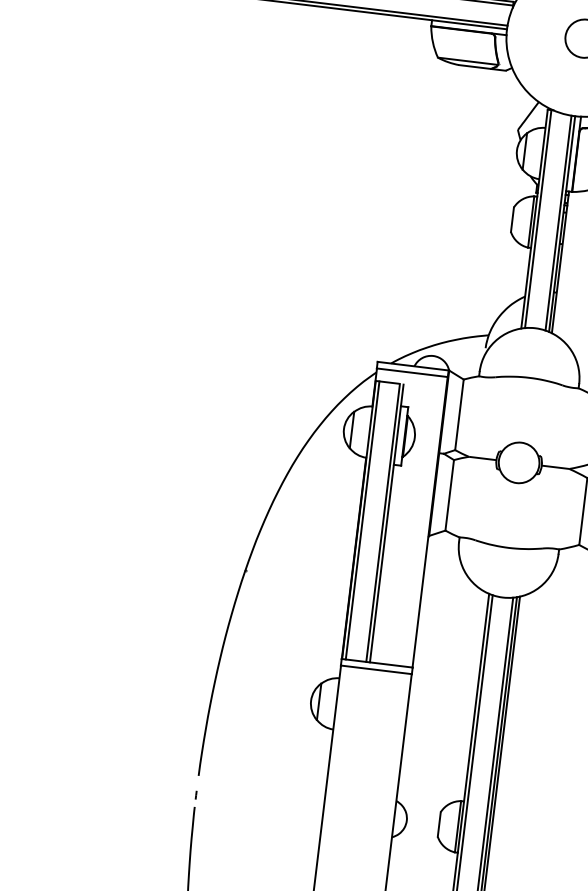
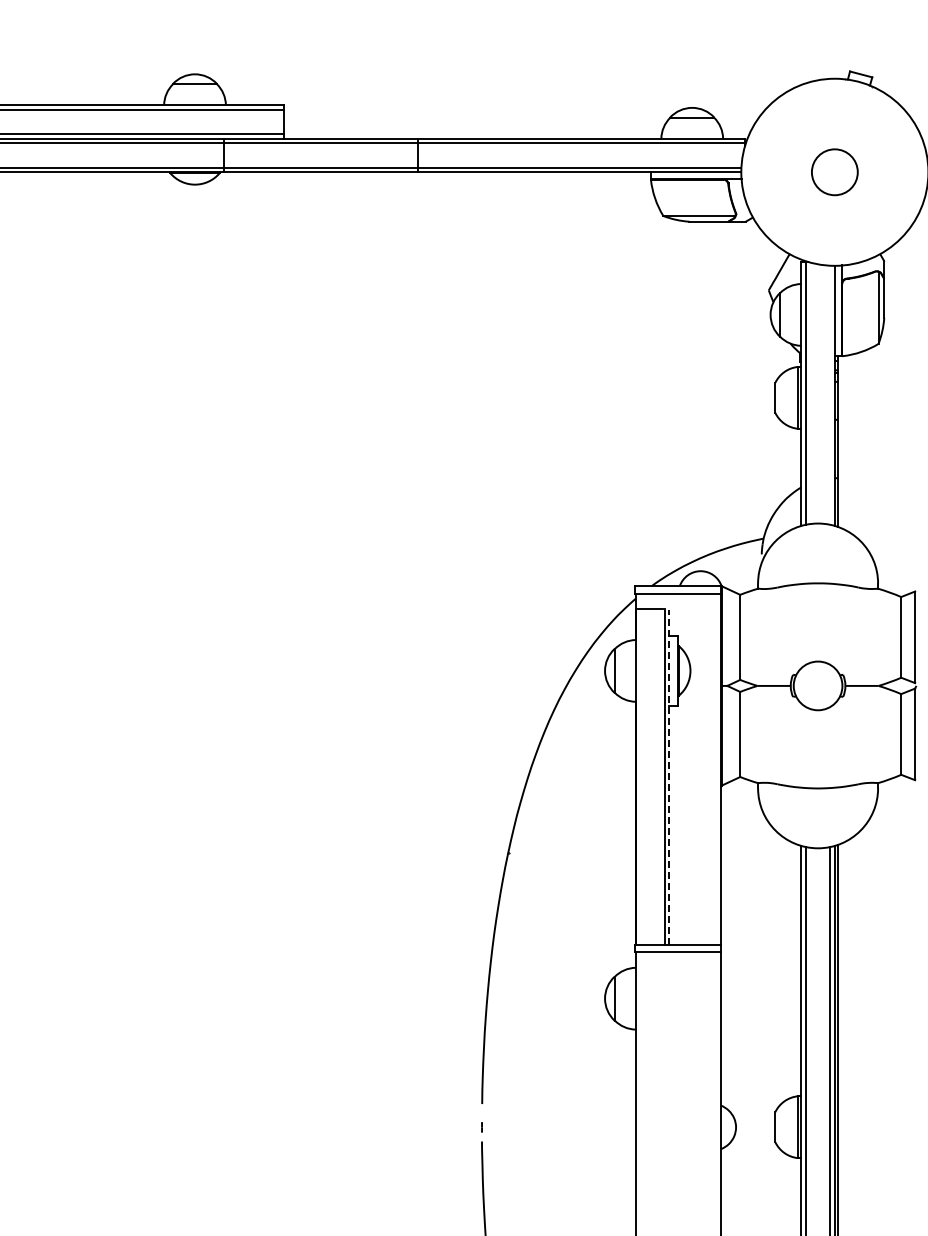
line: (558, 222) -> (830, 394), removed
line: (362, 520) -> (640, 776), removed
line: (386, 523) -> (669, 777), solid -> dashed

